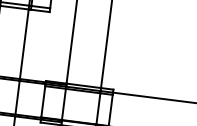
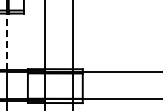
line: (23, 43) -> (6, 41), solid -> dashed

